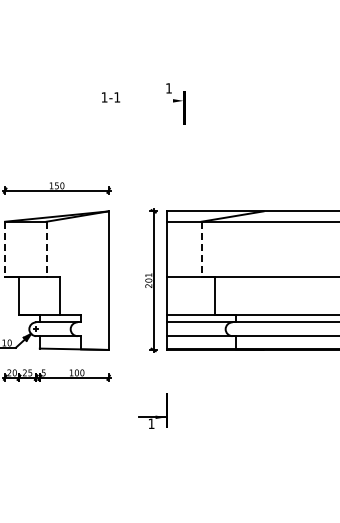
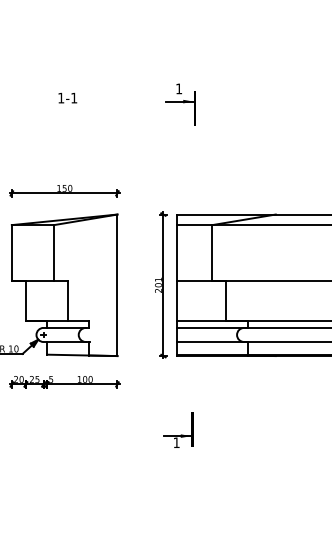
text: (111, 97) -> (68, 98), moved
line: (169, 100) -> (179, 101), added
line: (5, 249) -> (12, 253), dashed -> solid
line: (46, 249) -> (54, 253), dashed -> solid
line: (201, 249) -> (212, 253), dashed -> solid
part: (152, 410) -> (177, 429), moved

